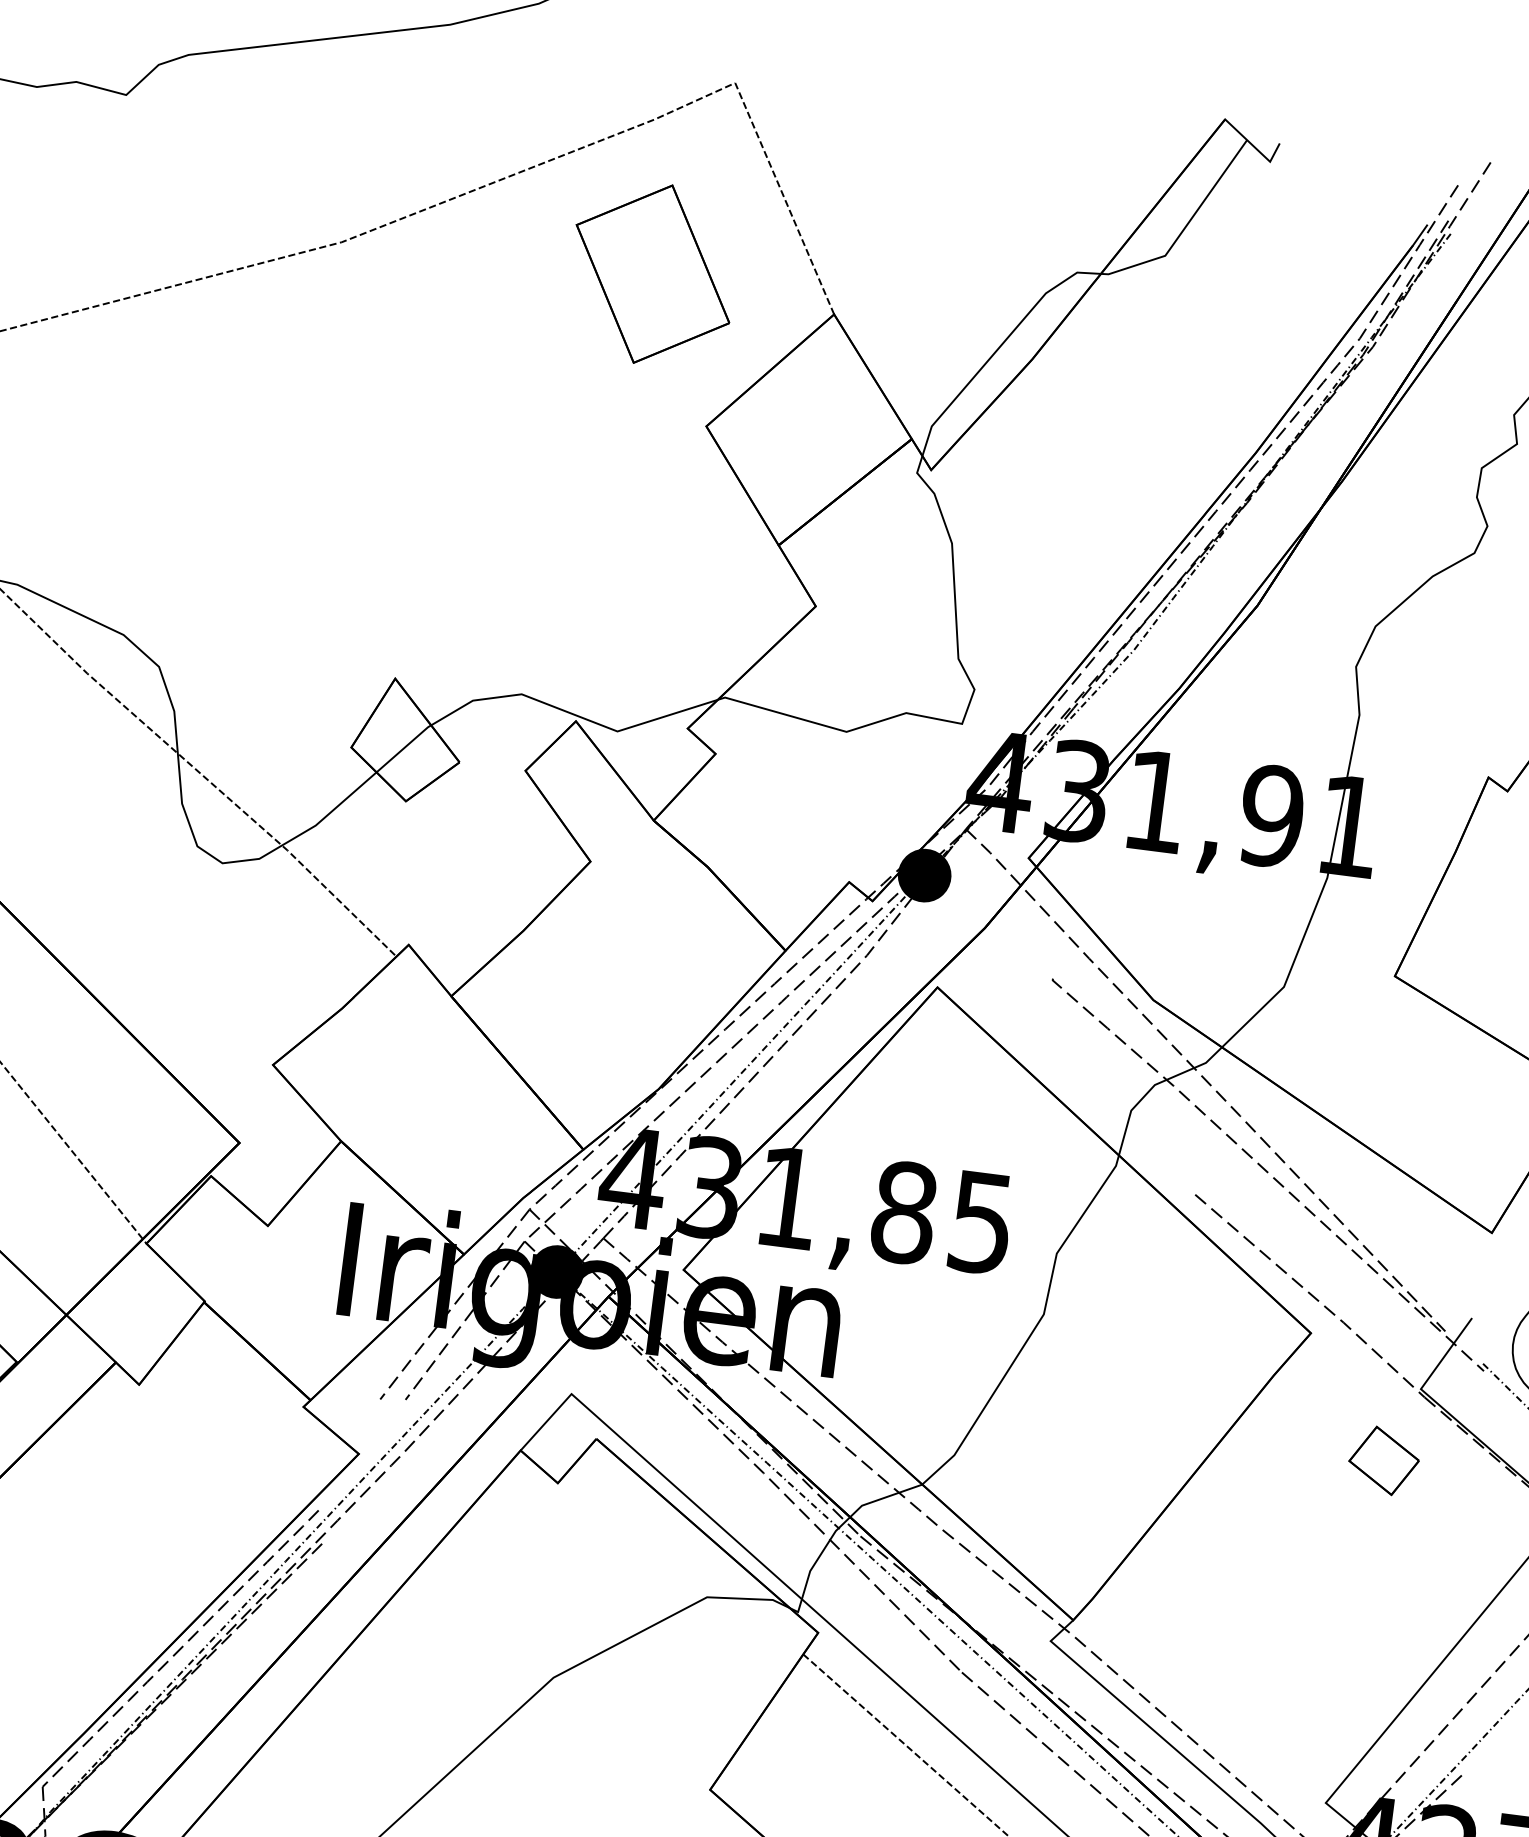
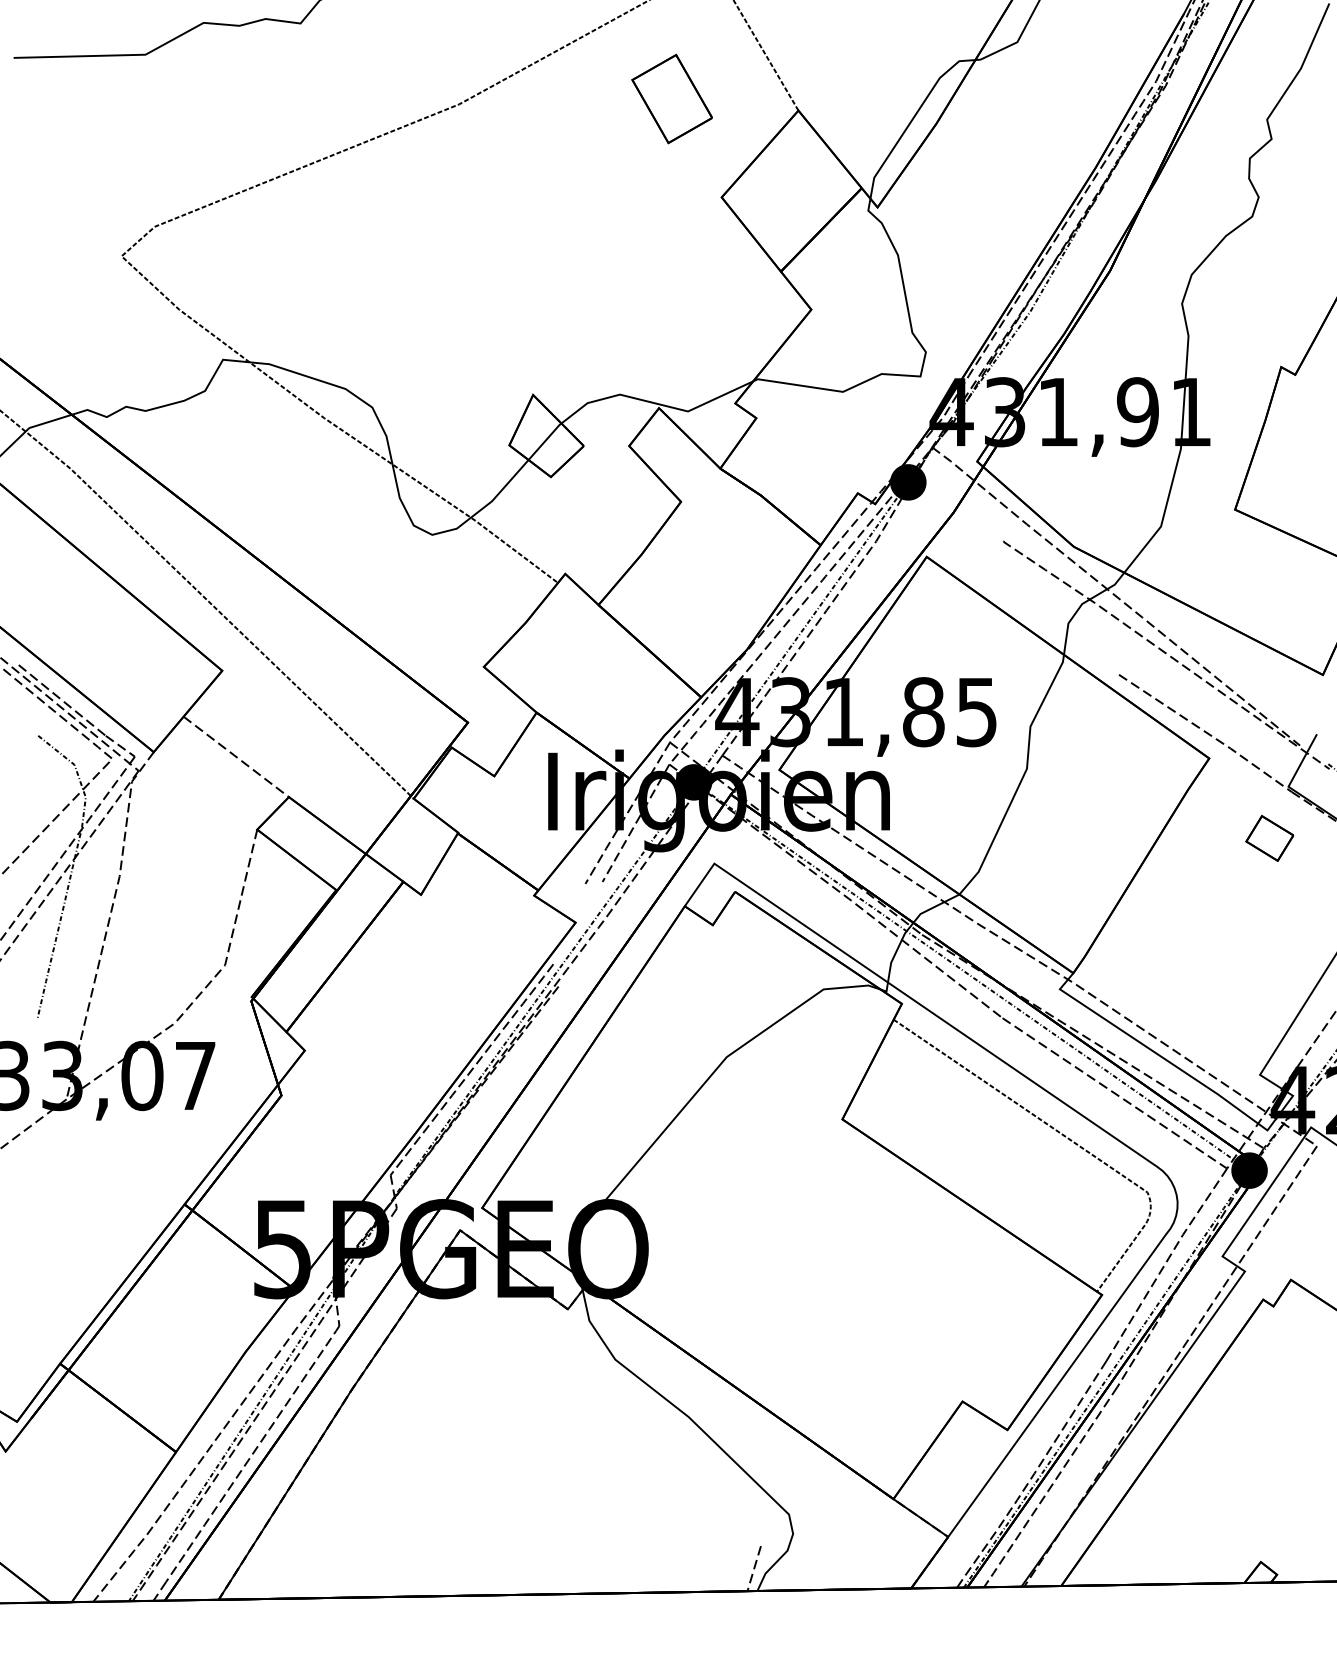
part: (651, 273) -> (671, 98), size x0.71

